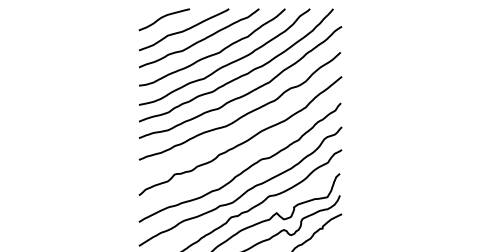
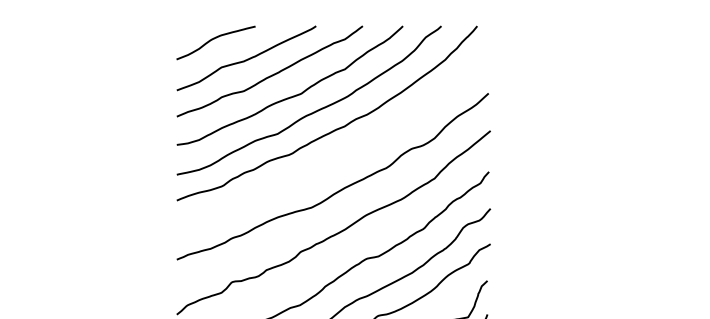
curve: (246, 93) -> (343, 156), removed

